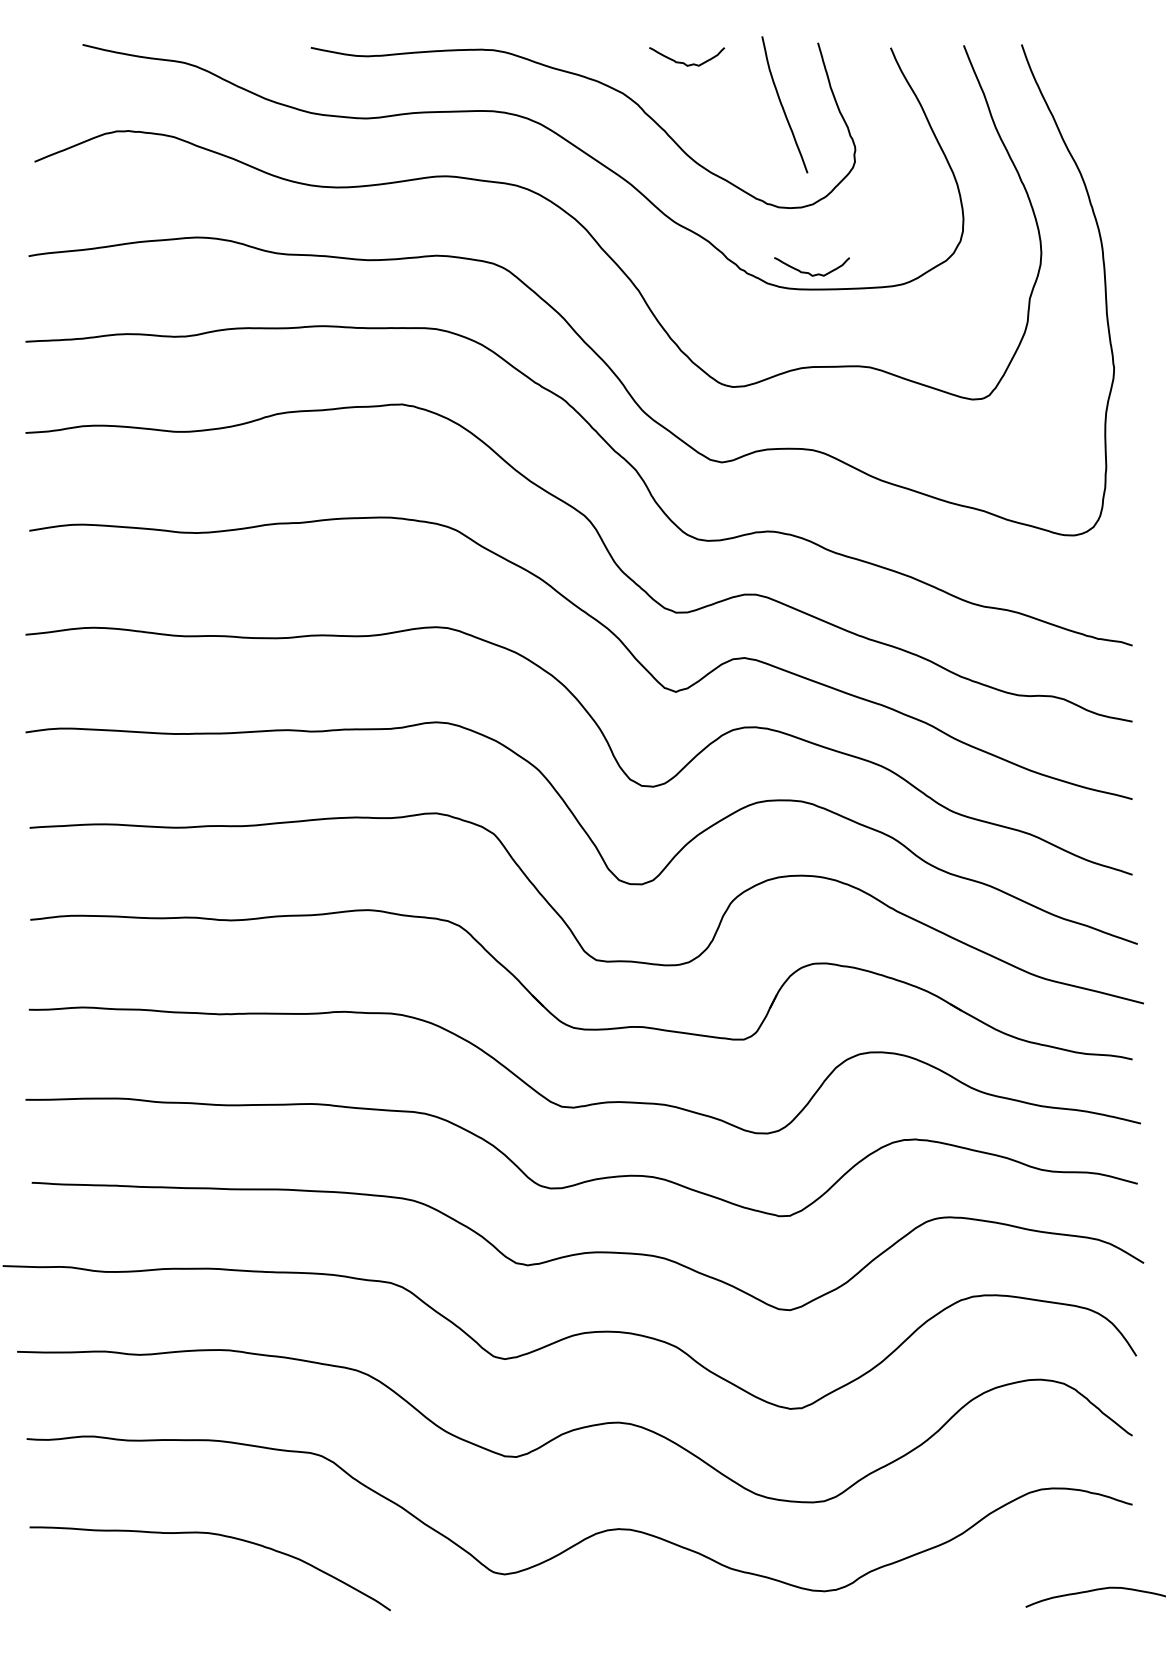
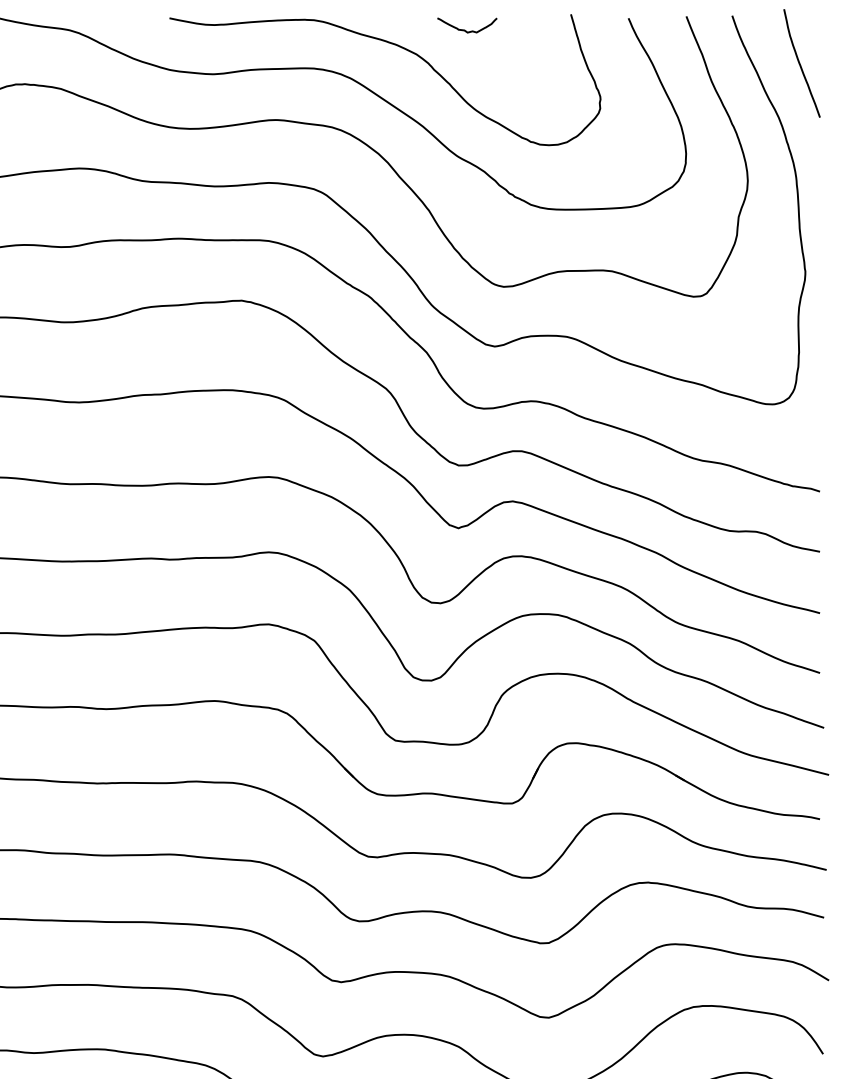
curve: (782, 104) -> (800, 63), moved
curve: (809, 272) -> (564, 196), removed

